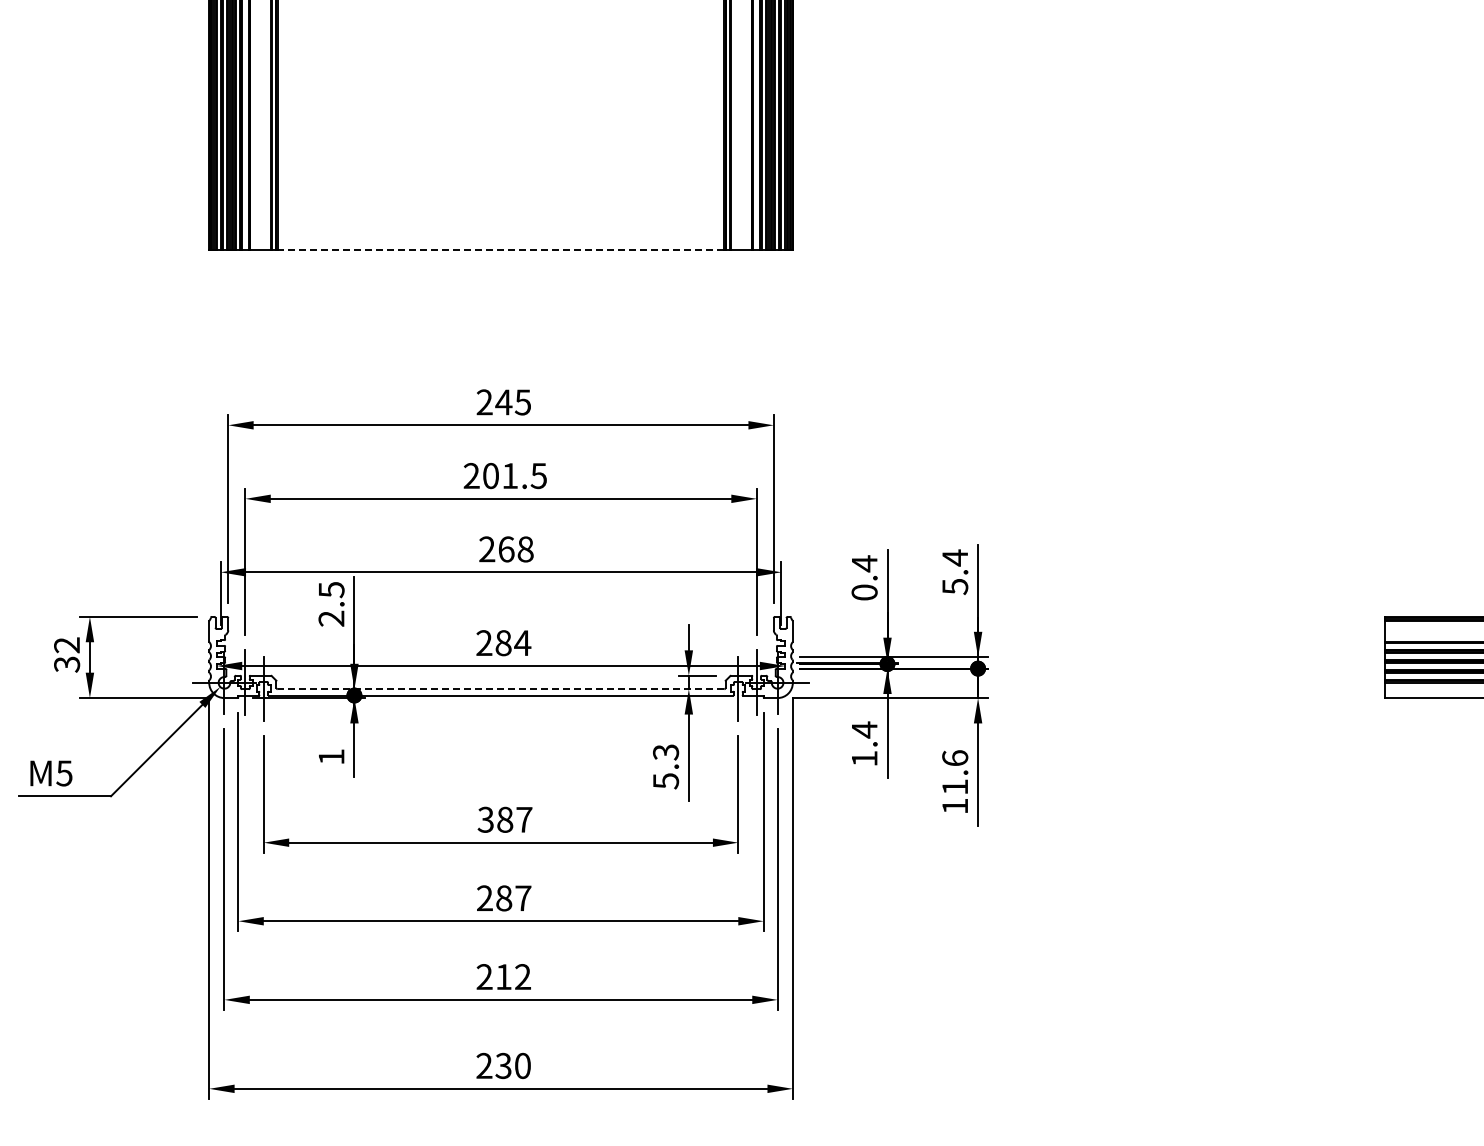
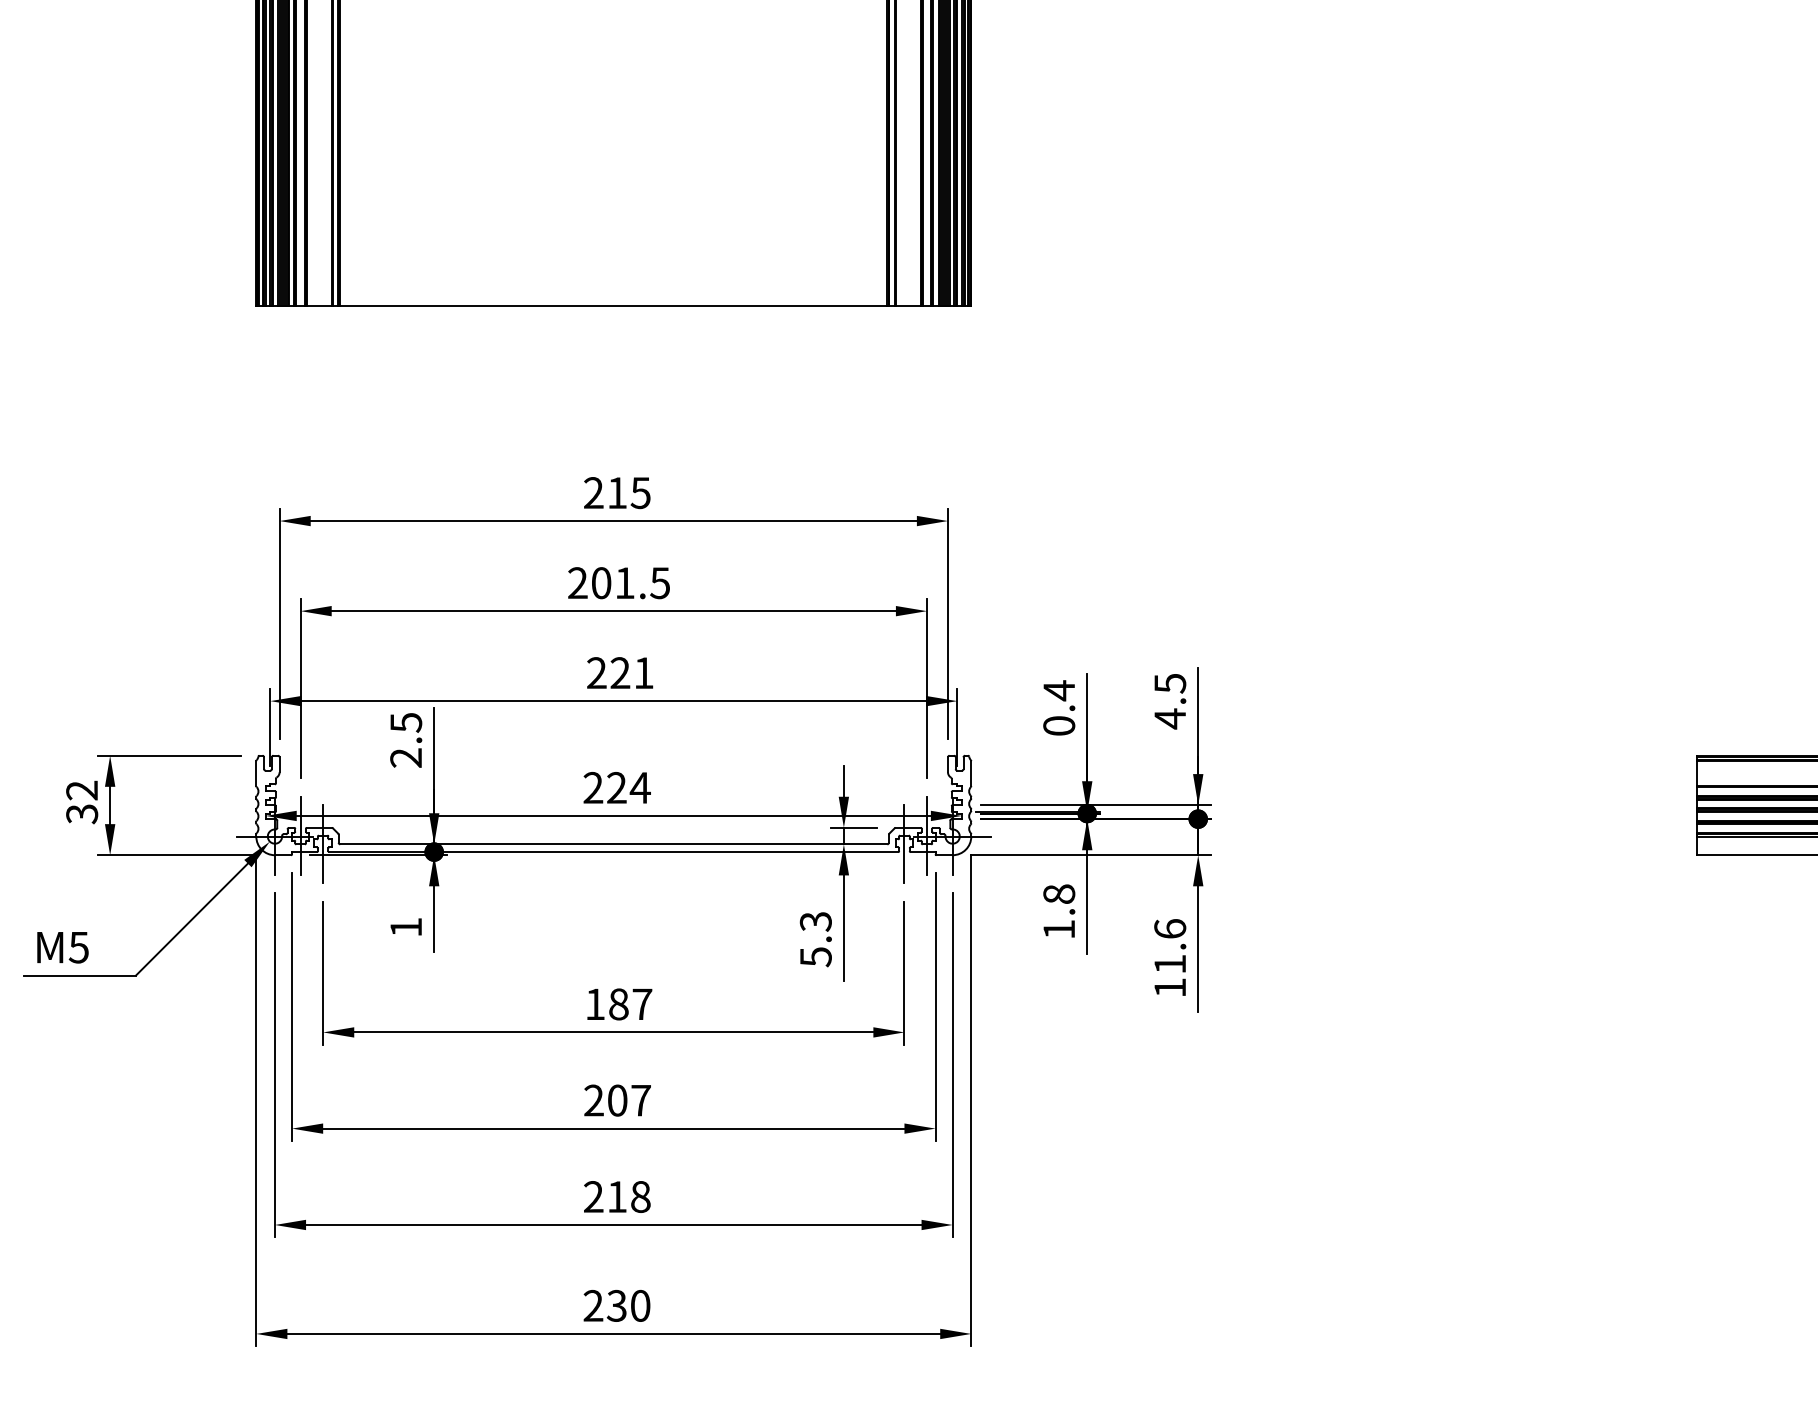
line: (500, 249) -> (613, 305), dashed -> solid
text: (503, 402) -> (616, 493), 245 -> 215
text: (515, 549) -> (631, 673), 268 -> 221
text: (955, 572) -> (1170, 701), 5.4 -> 4.5
text: (503, 643) -> (616, 788), 284 -> 224
line: (500, 689) -> (613, 844), dashed -> solid
text: (864, 729) -> (1059, 893), 1.4 -> 1.8
text: (485, 819) -> (594, 1003), 387 -> 187
text: (504, 898) -> (618, 1100), 287 -> 207
text: (523, 977) -> (641, 1197), 212 -> 218

